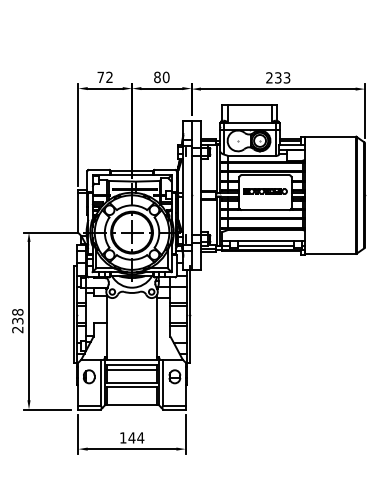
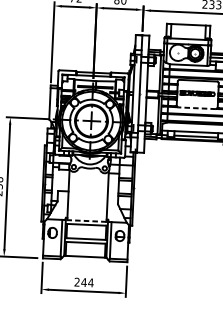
line: (265, 210) -> (197, 108), solid -> dashed
line: (132, 359) -> (87, 220), solid -> dashed
line: (132, 370) -> (86, 229), removed
text: (123, 437) -> (77, 281), 144 -> 244

